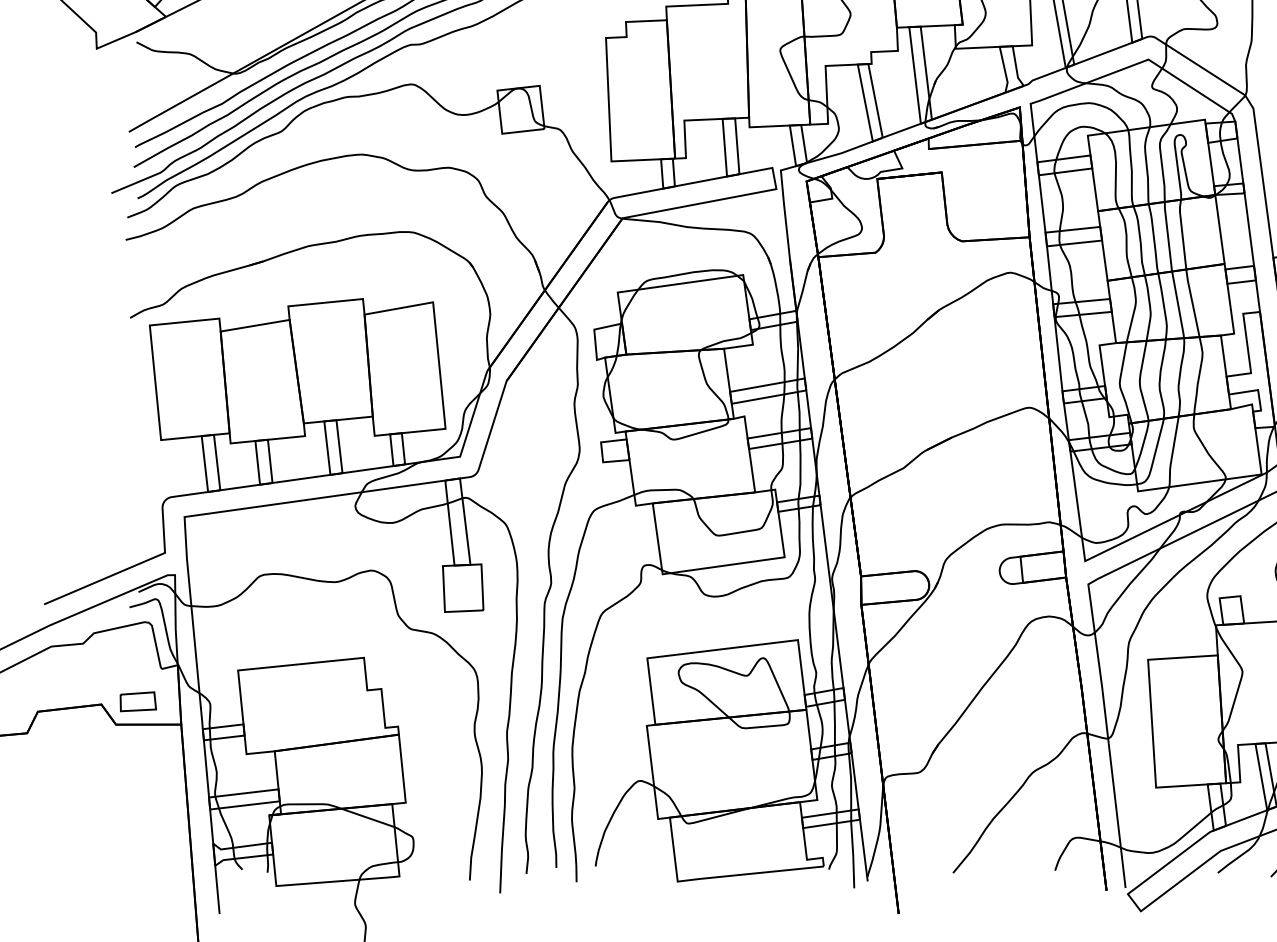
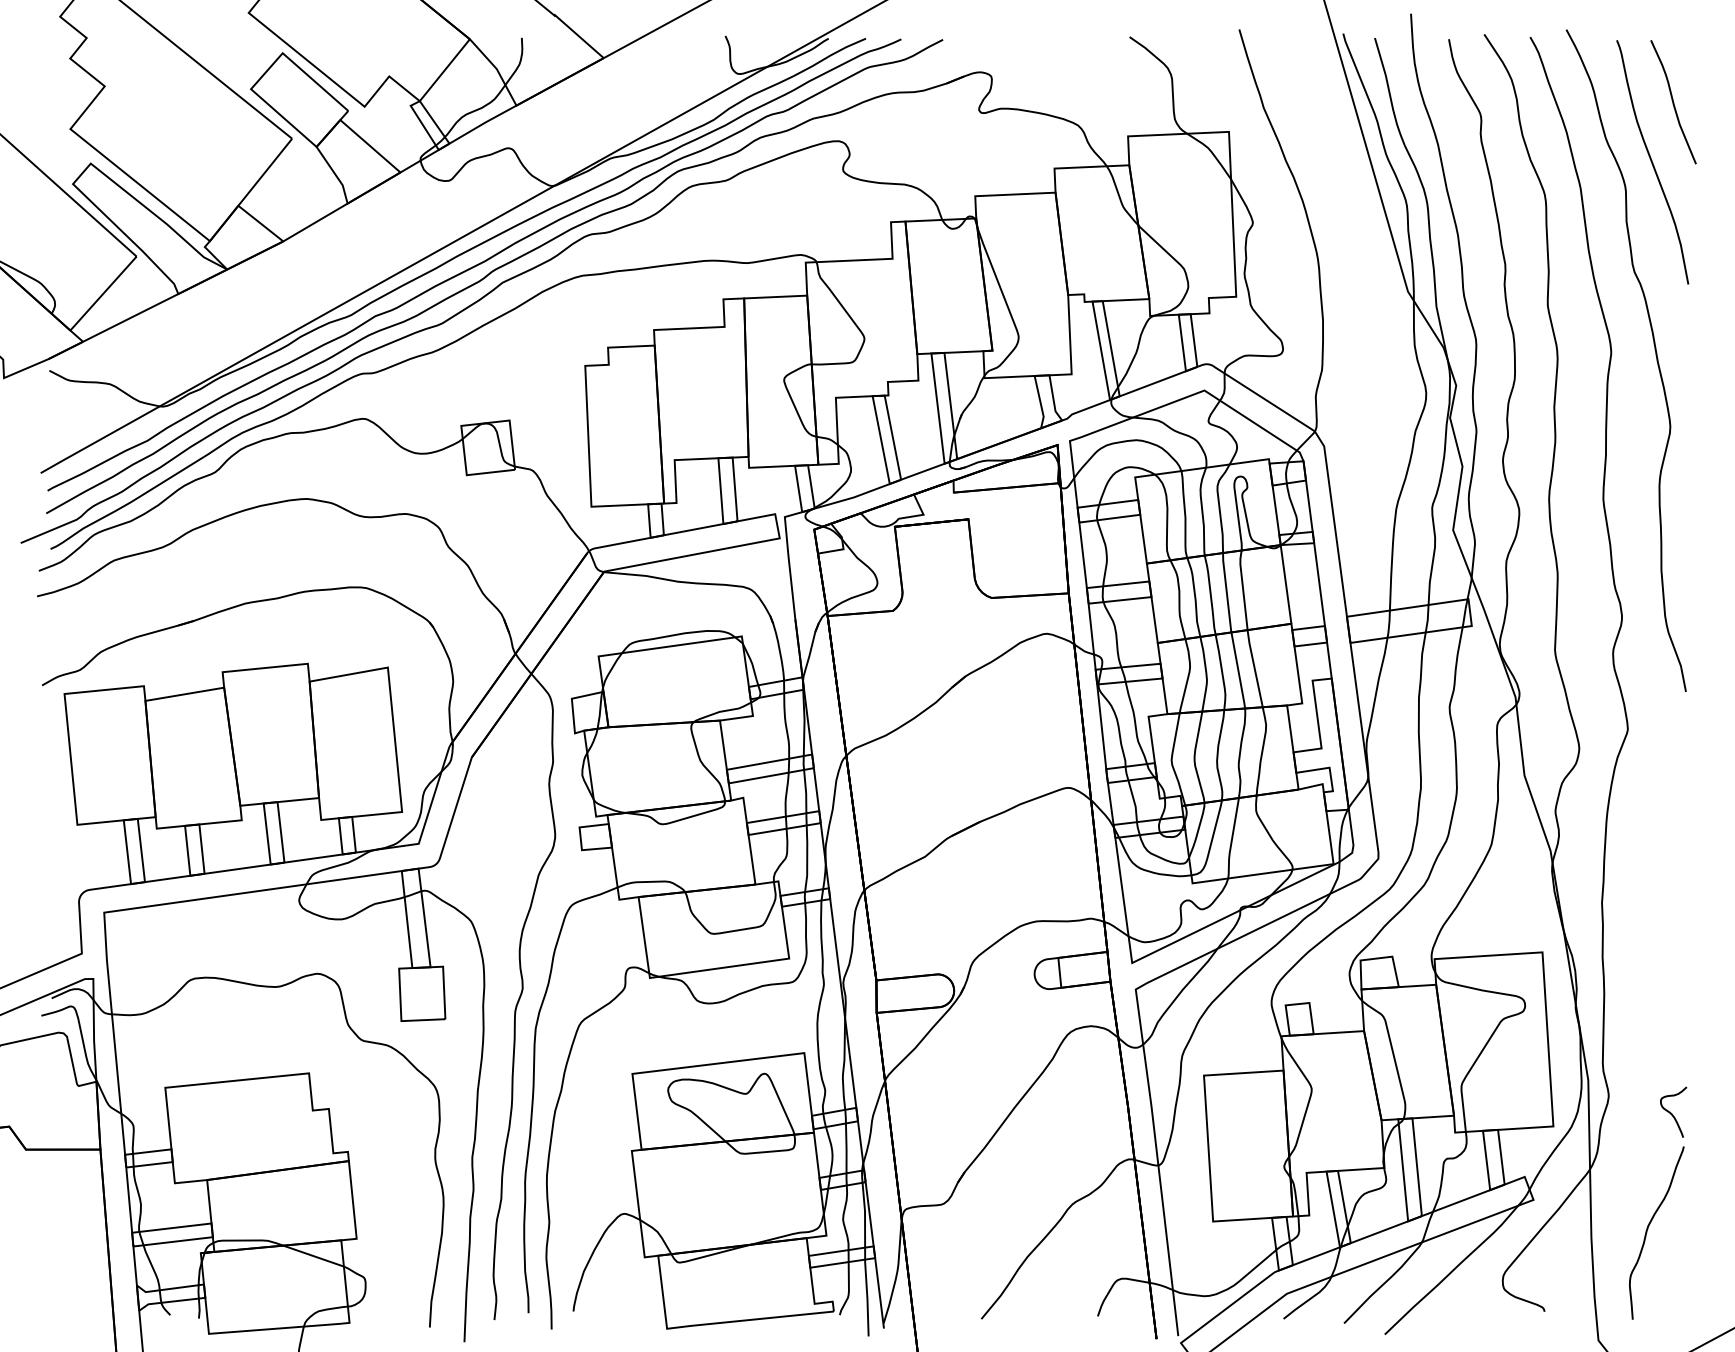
part: (138, 701) -> (51, 1123), removed

